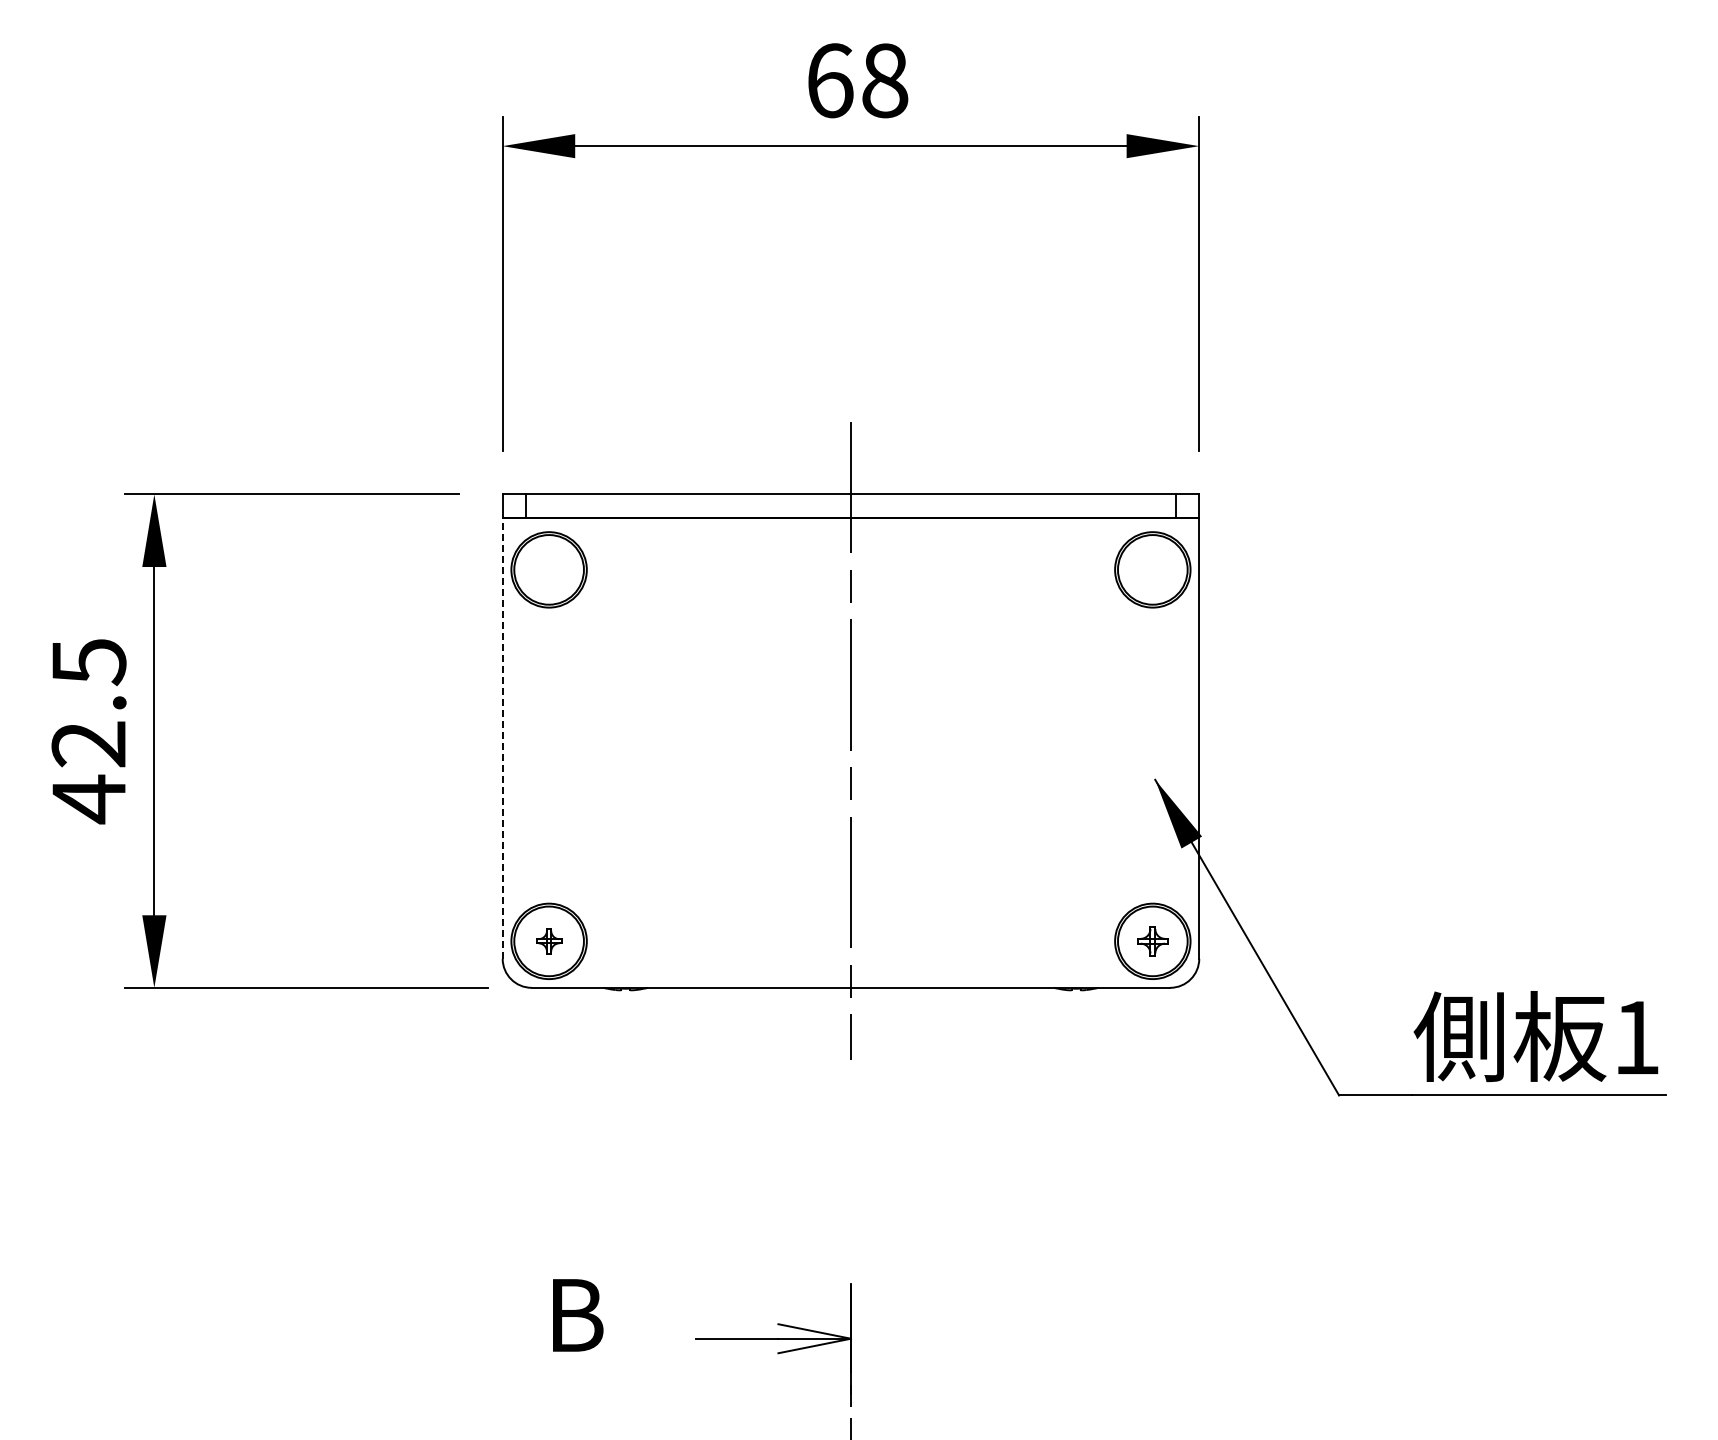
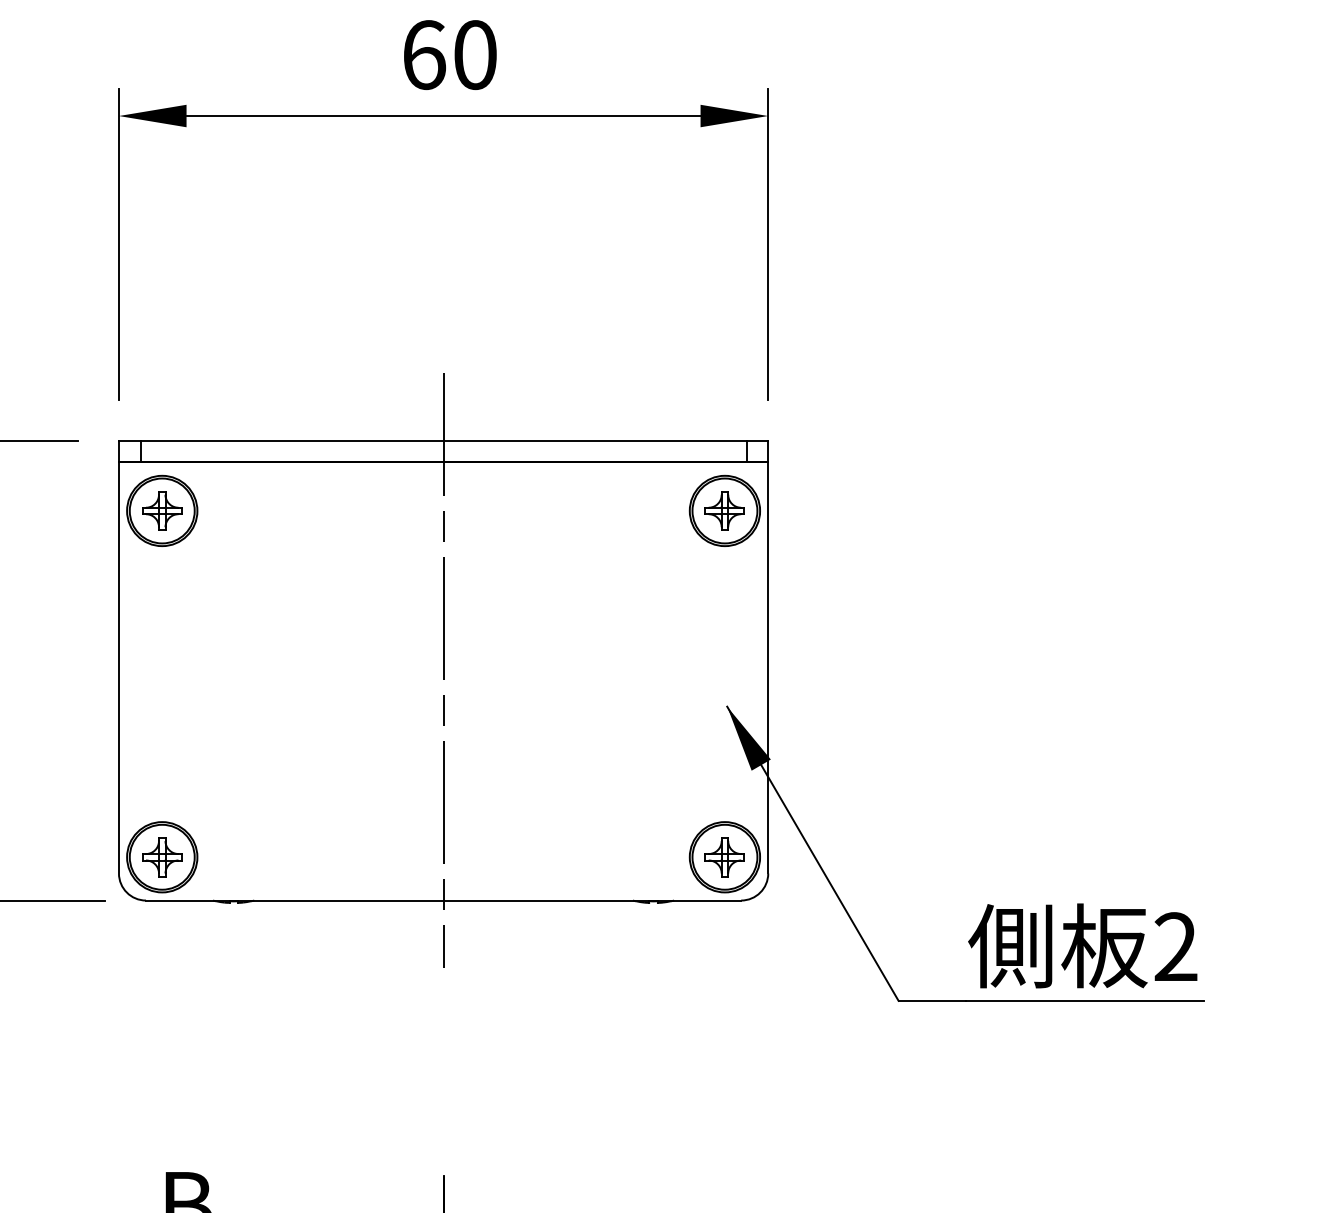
text: (885, 80) -> (475, 54), 68 -> 60
part: (548, 569) -> (161, 510), added
part: (1152, 569) -> (724, 510), added
line: (502, 738) -> (118, 668), dashed -> solid
part: (548, 940) -> (161, 856), size x1.67
part: (1152, 940) -> (724, 856), size x1.43
text: (1636, 1036) -> (1175, 945), 1 -> 2

